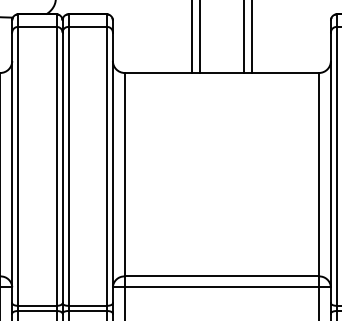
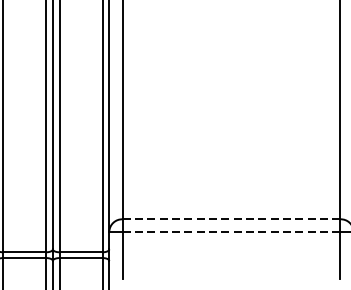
line: (222, 276) -> (232, 219), solid -> dashed
line: (221, 287) -> (231, 231), solid -> dashed

